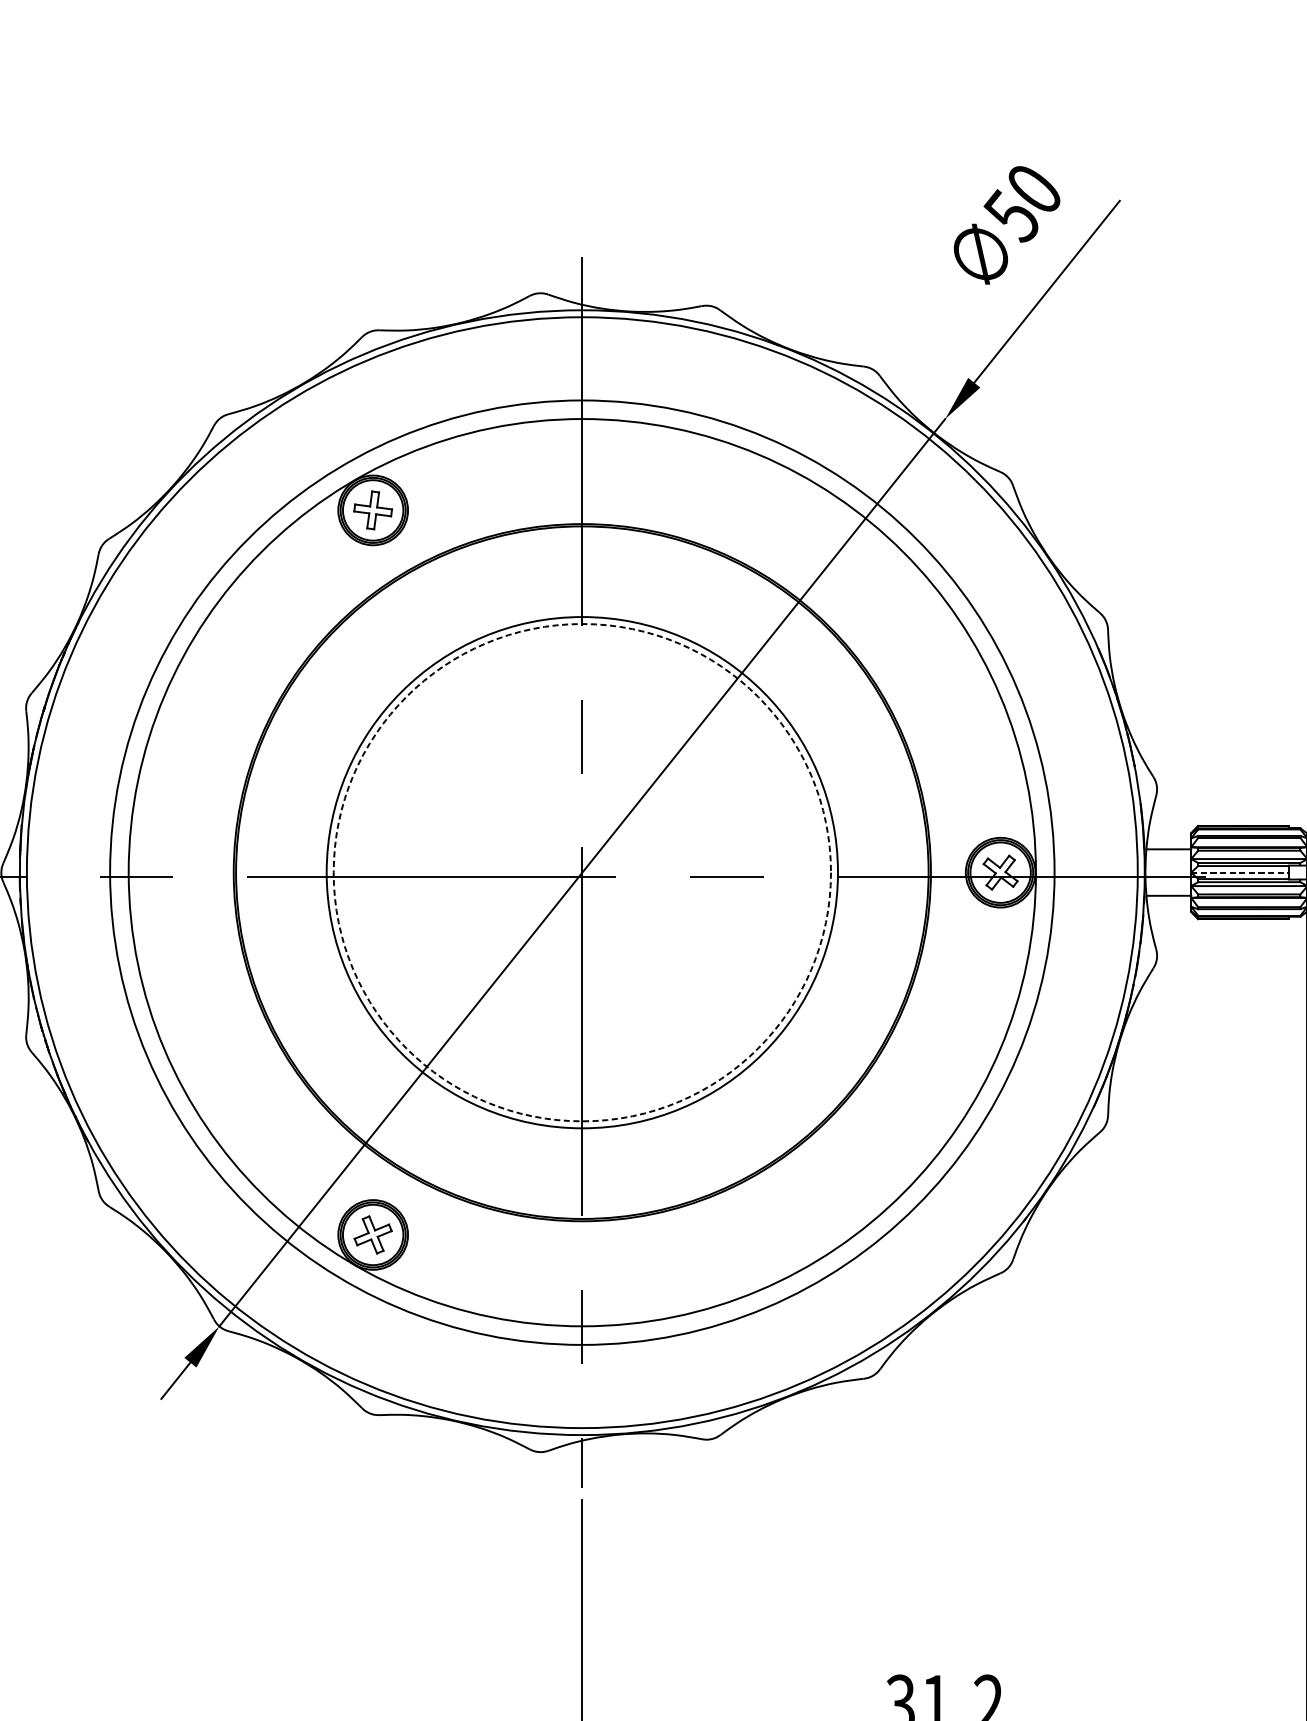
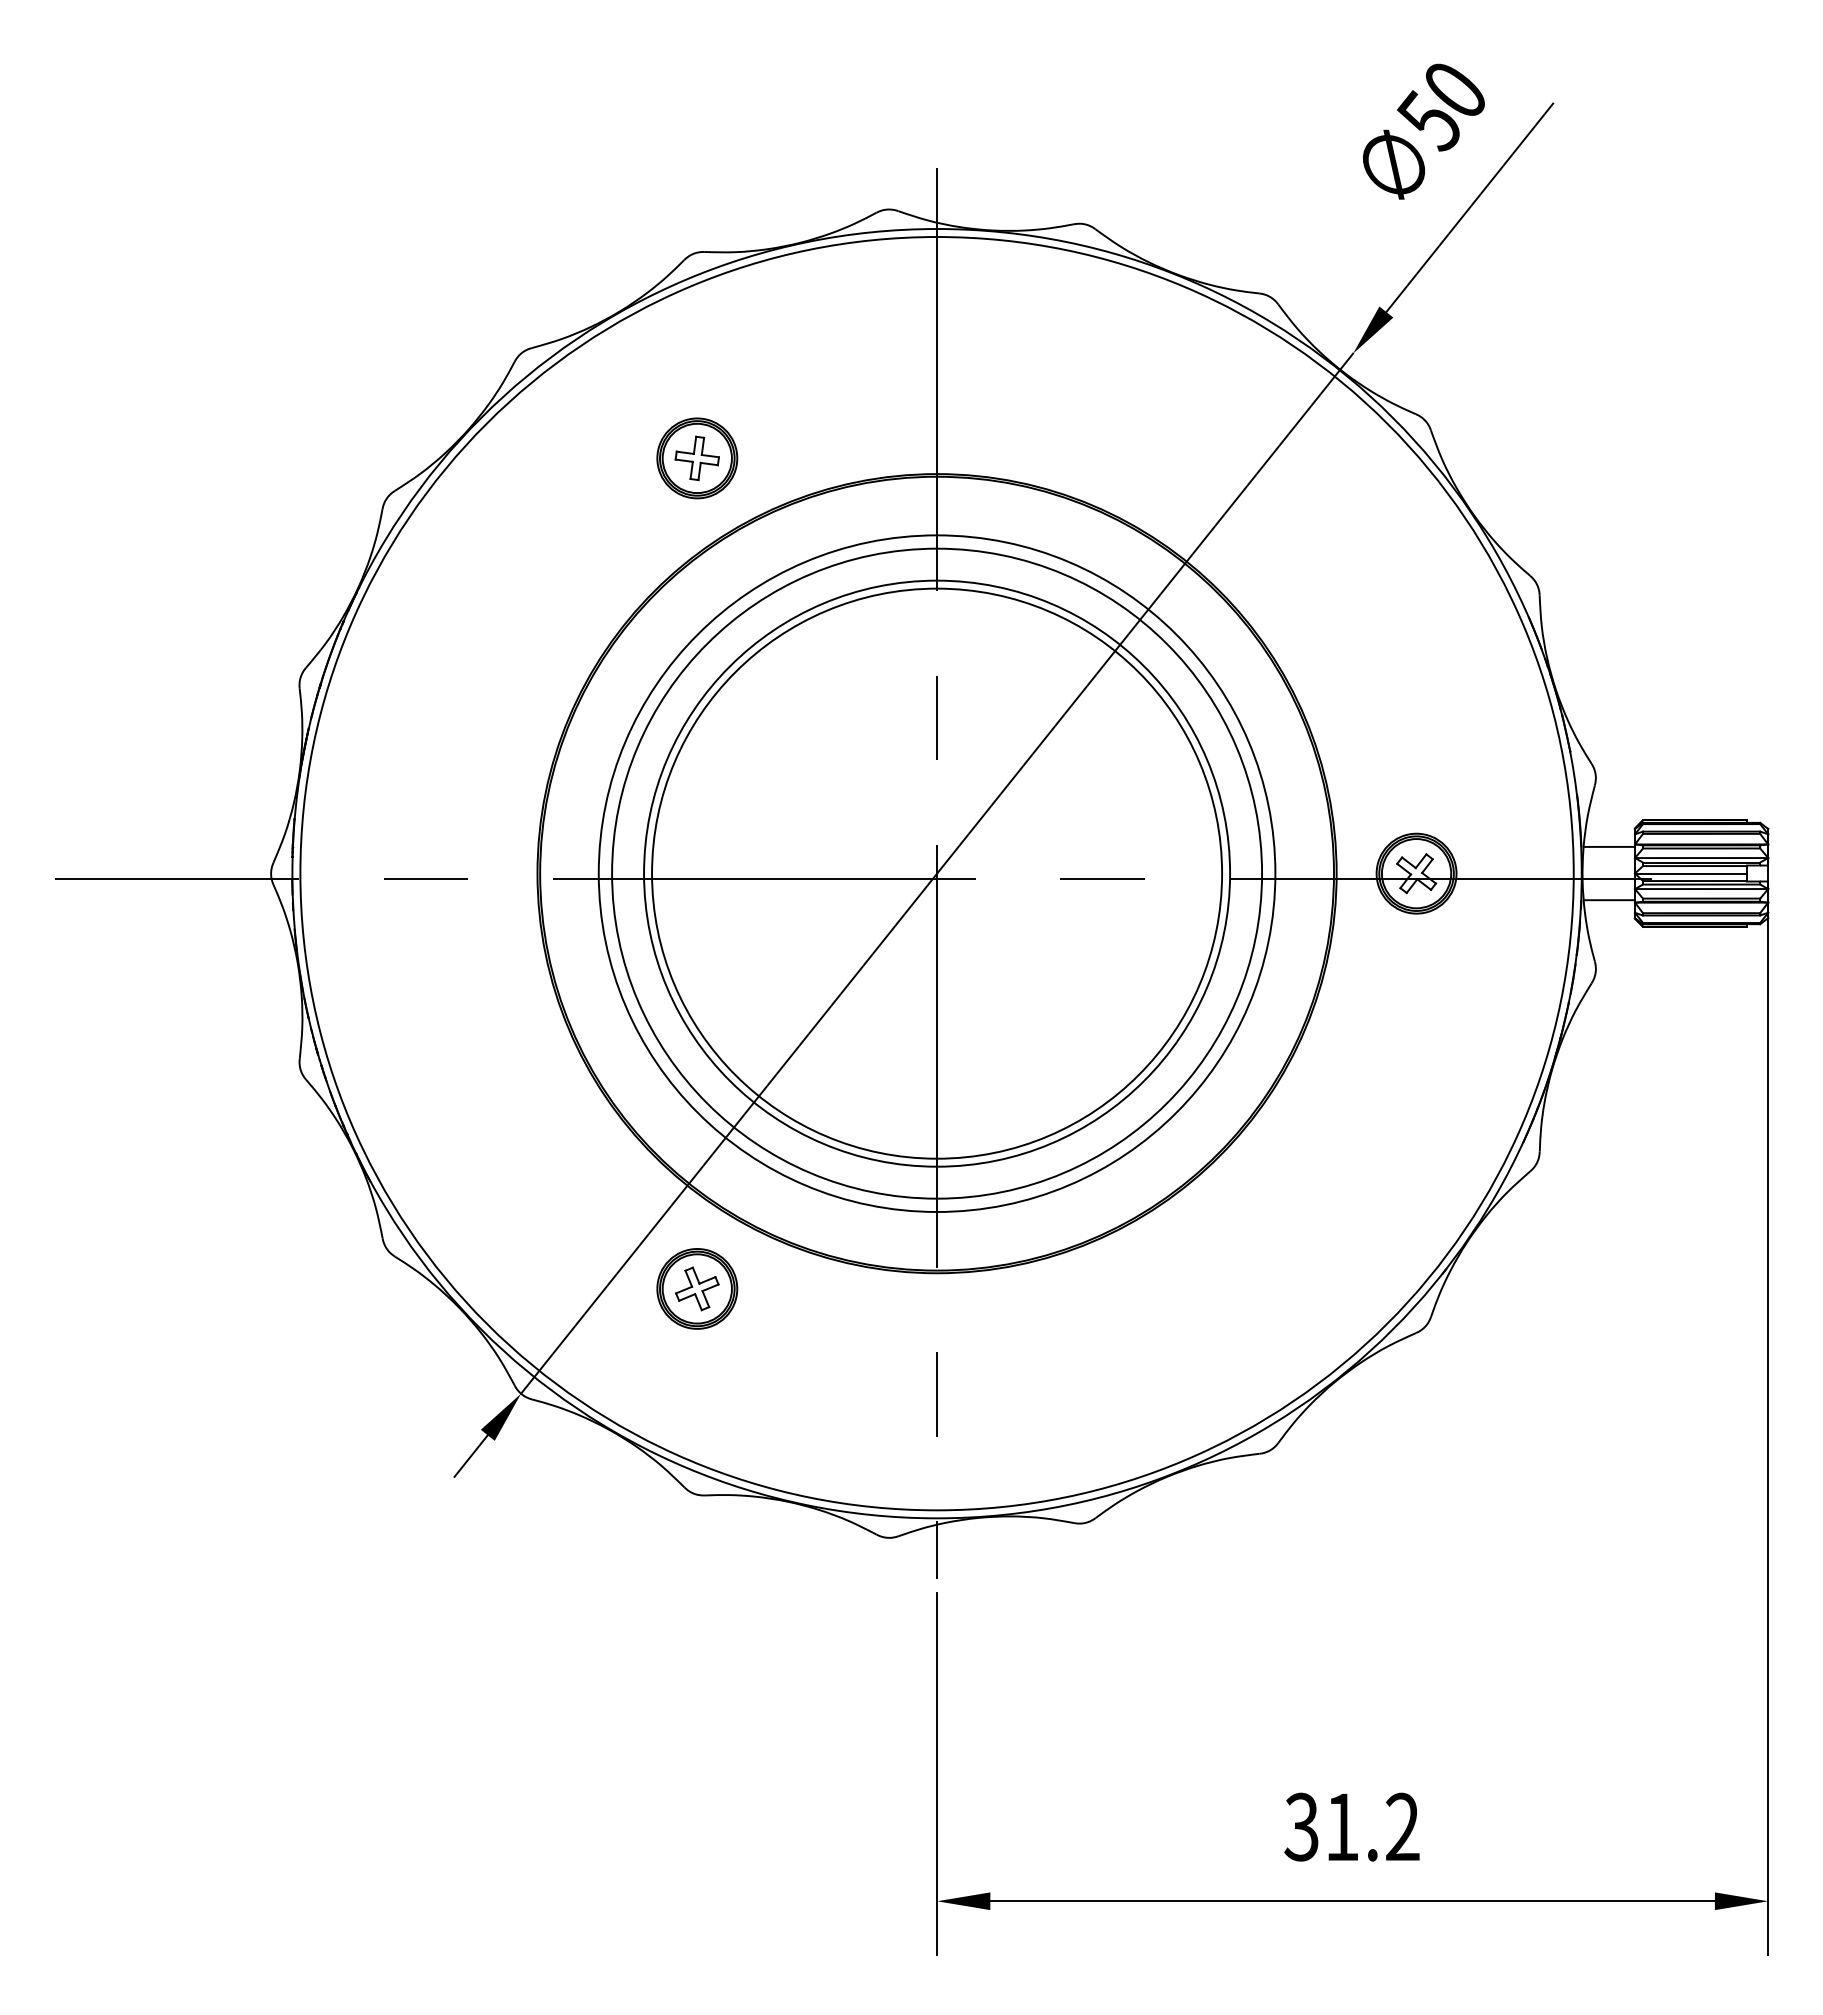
circle: (581, 872) -> (936, 873), size x0.62
circle: (582, 872) -> (937, 873), dashed -> solid
circle: (582, 872) -> (937, 873), size x0.62
line: (1239, 872) -> (1690, 873), dashed -> solid

